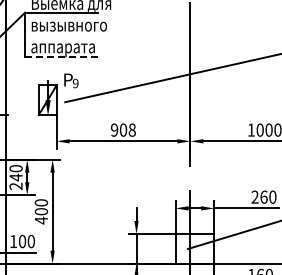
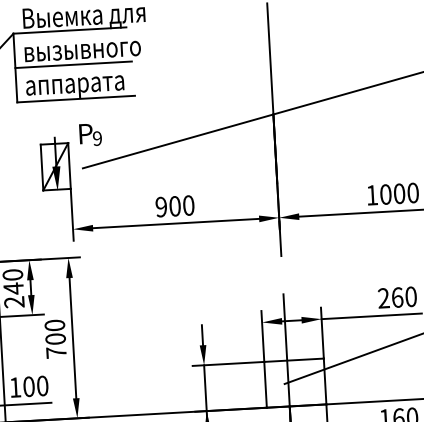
line: (62, 34) -> (72, 64), added
line: (63, 57) -> (76, 99), dashed -> solid
text: (131, 130) -> (187, 206), 908 -> 900
text: (41, 220) -> (56, 352), 400 -> 700

